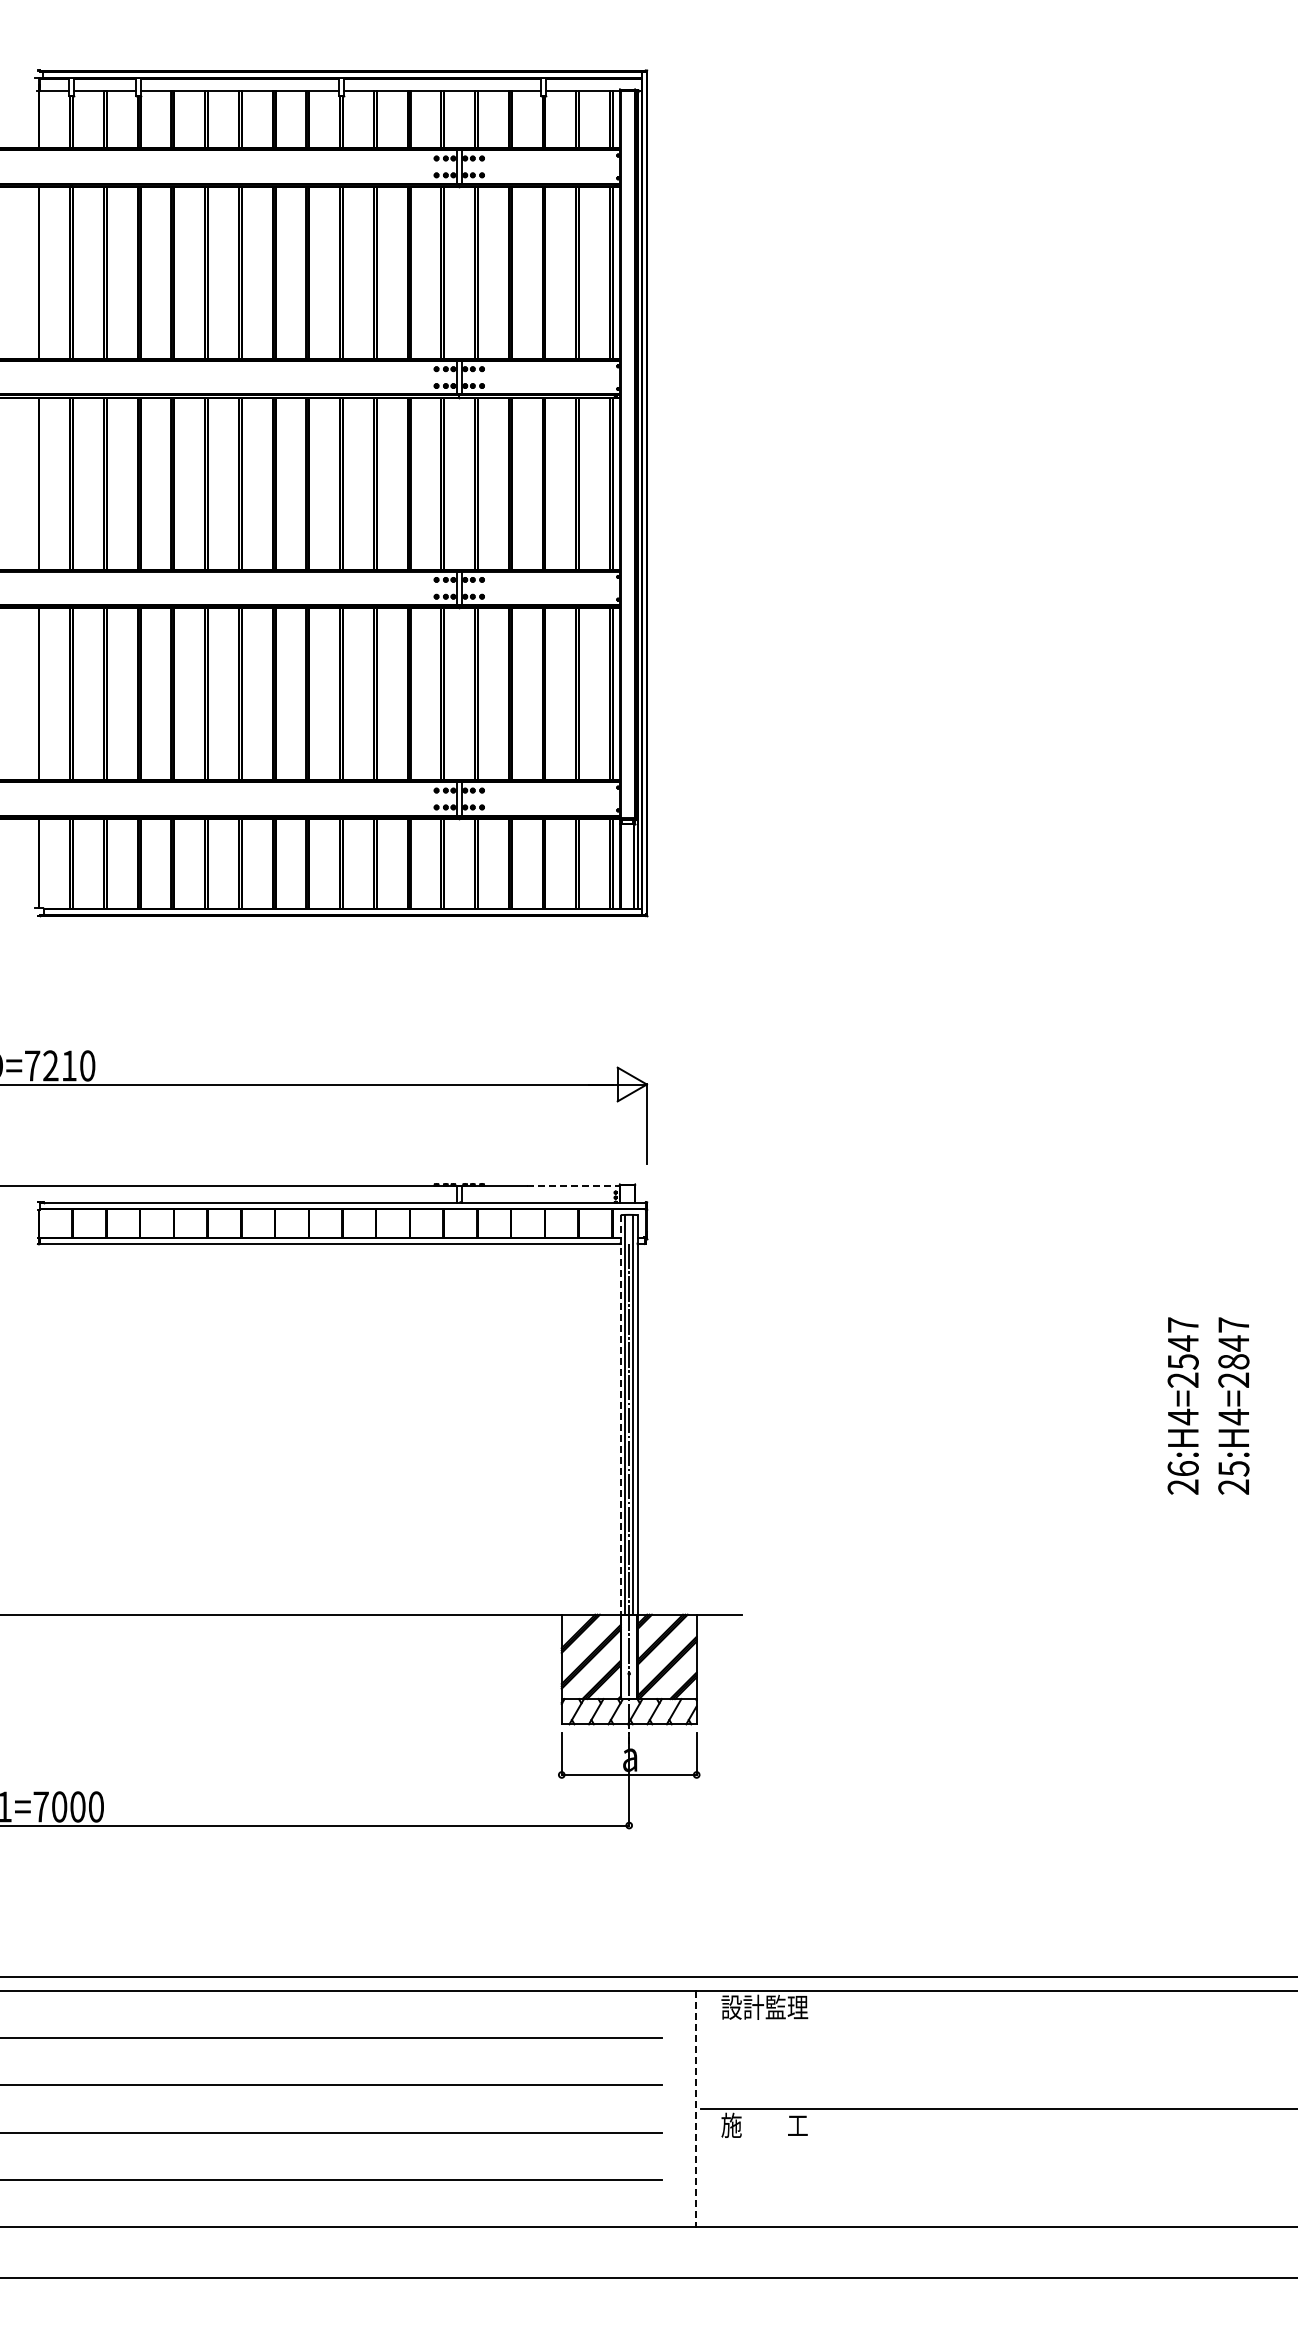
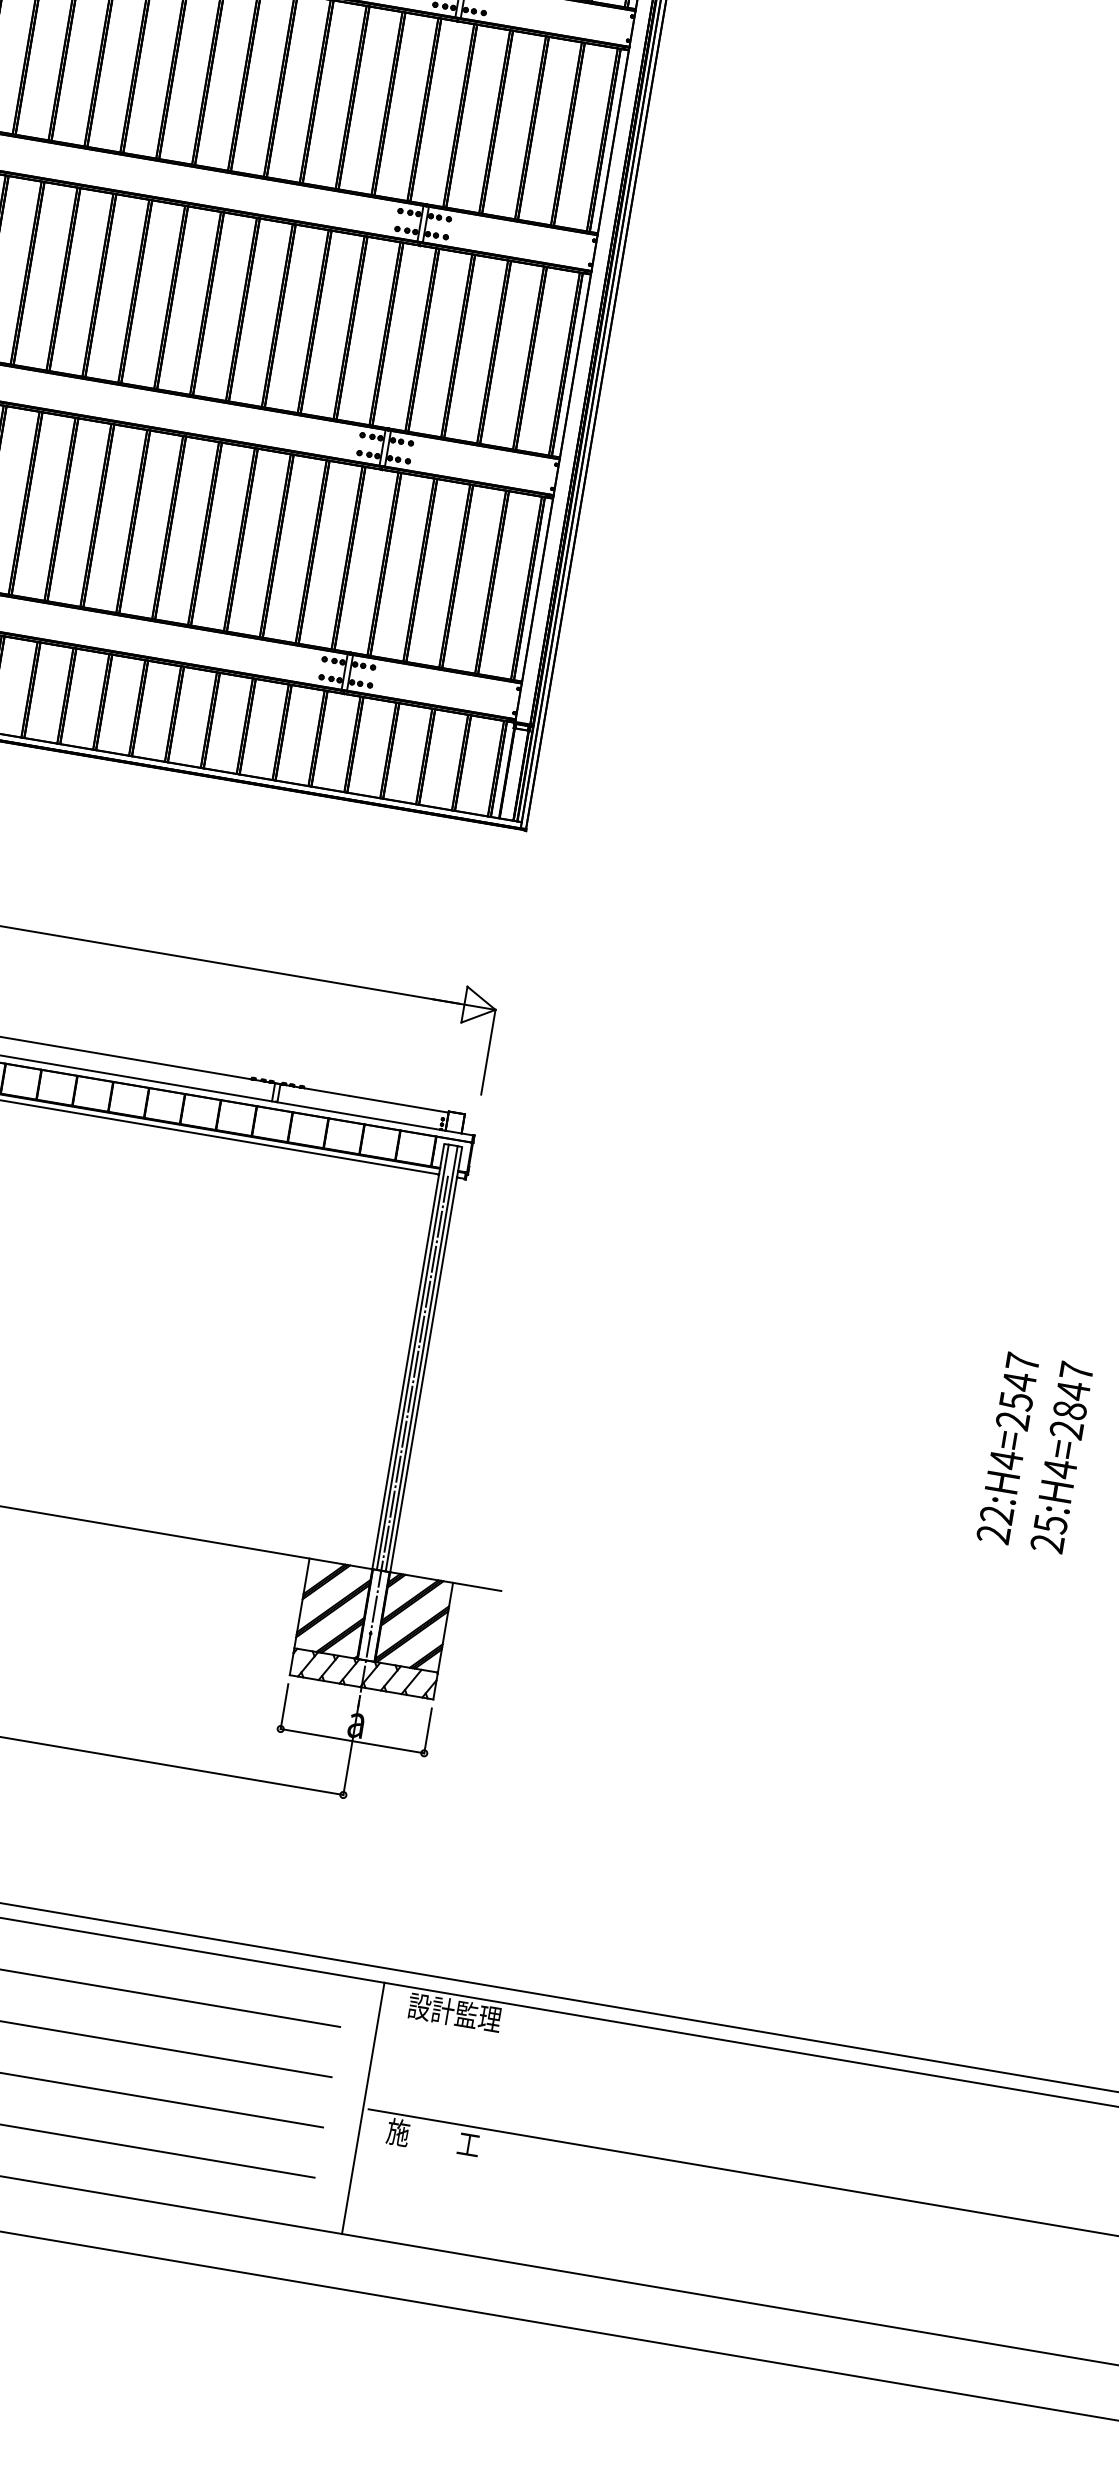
line: (573, 1185) -> (399, 1104), dashed -> solid
line: (620, 1414) -> (408, 1356), dashed -> solid
text: (1182, 1468) -> (996, 1514), 26:H4=2547 -> 22:H4=2547
line: (695, 2109) -> (362, 2108), dashed -> solid

